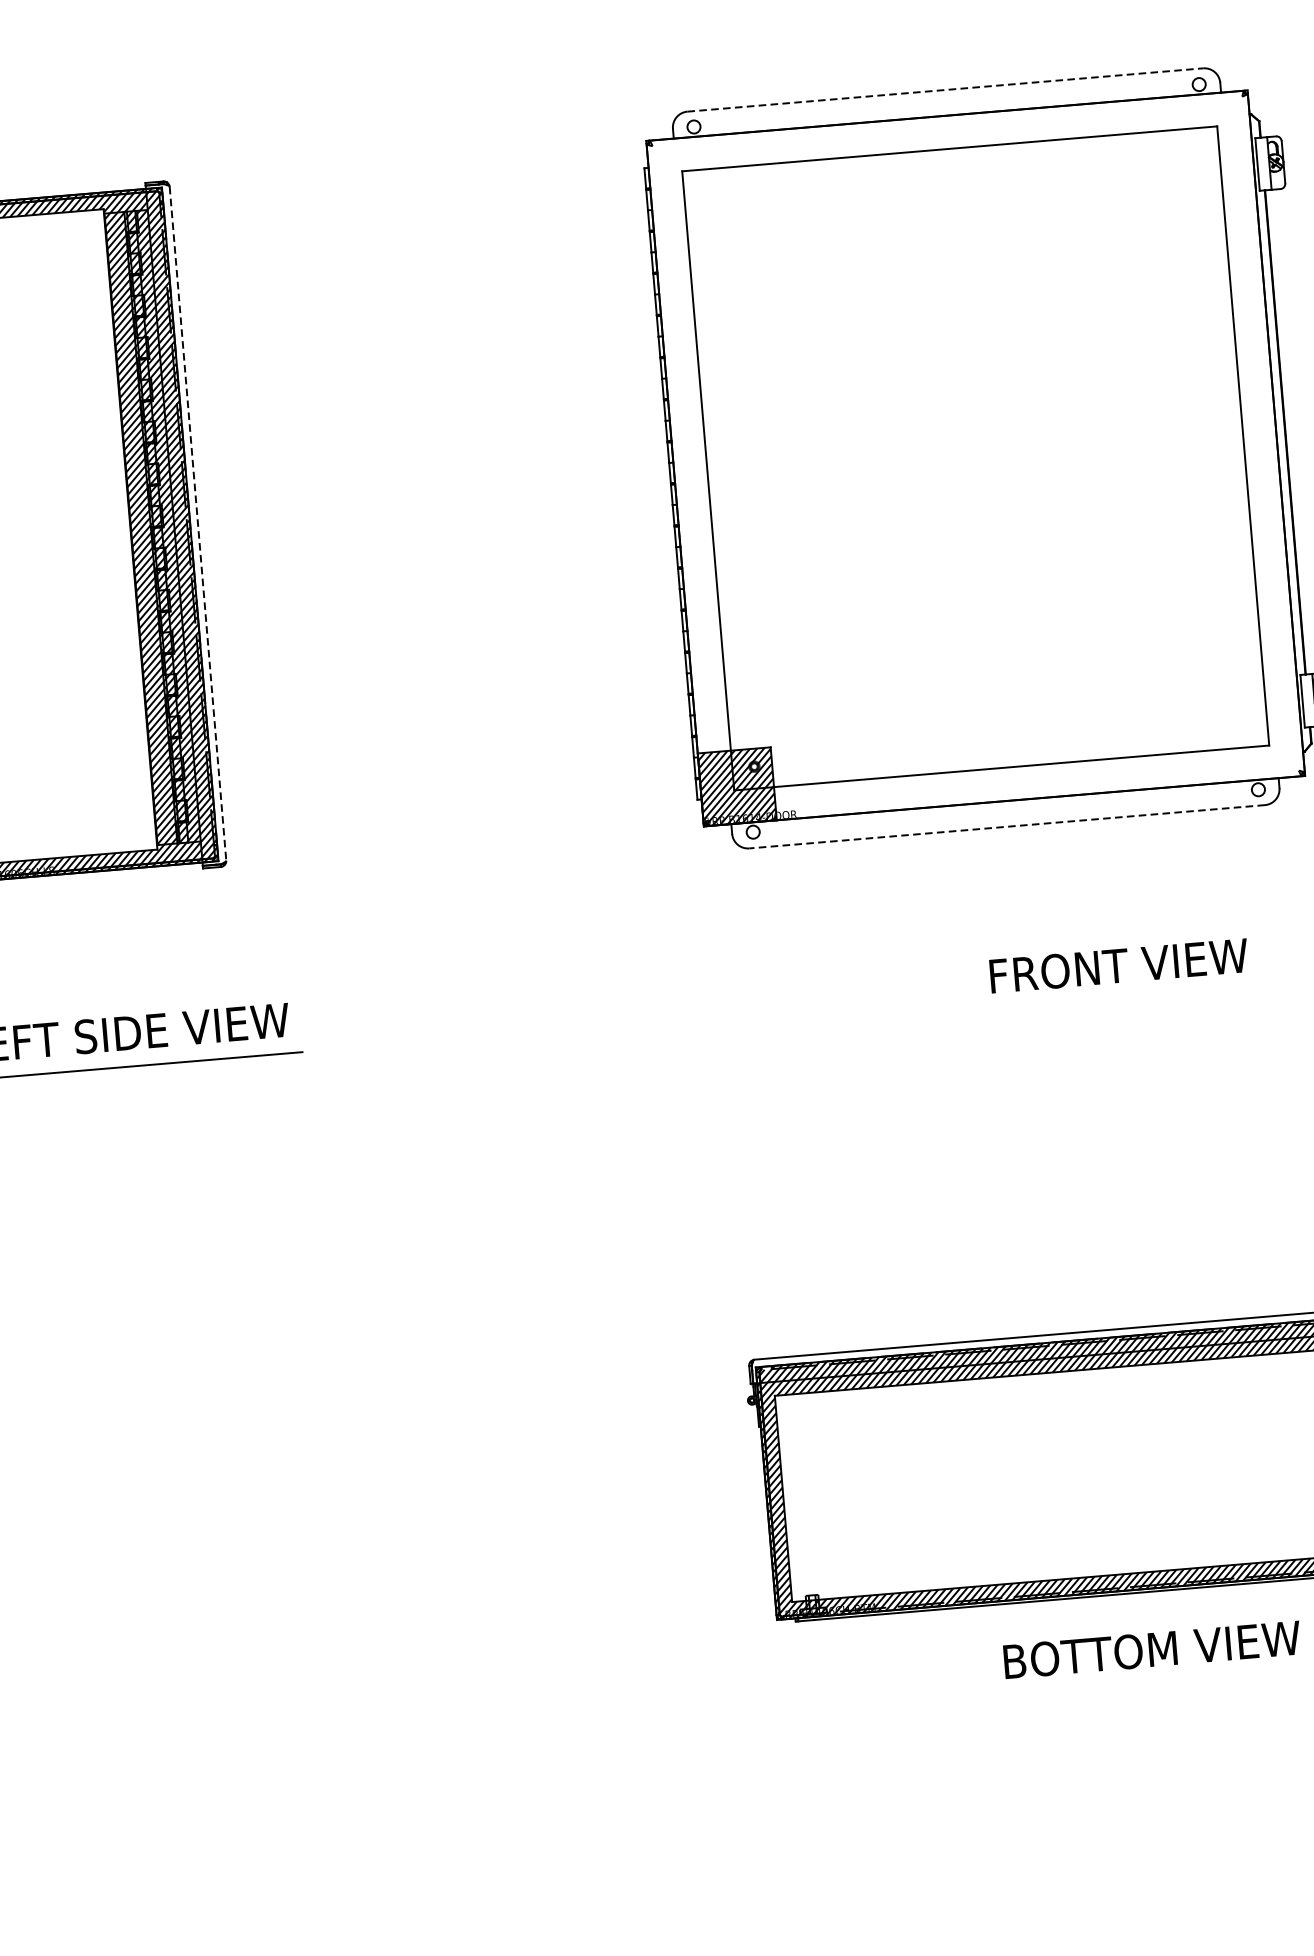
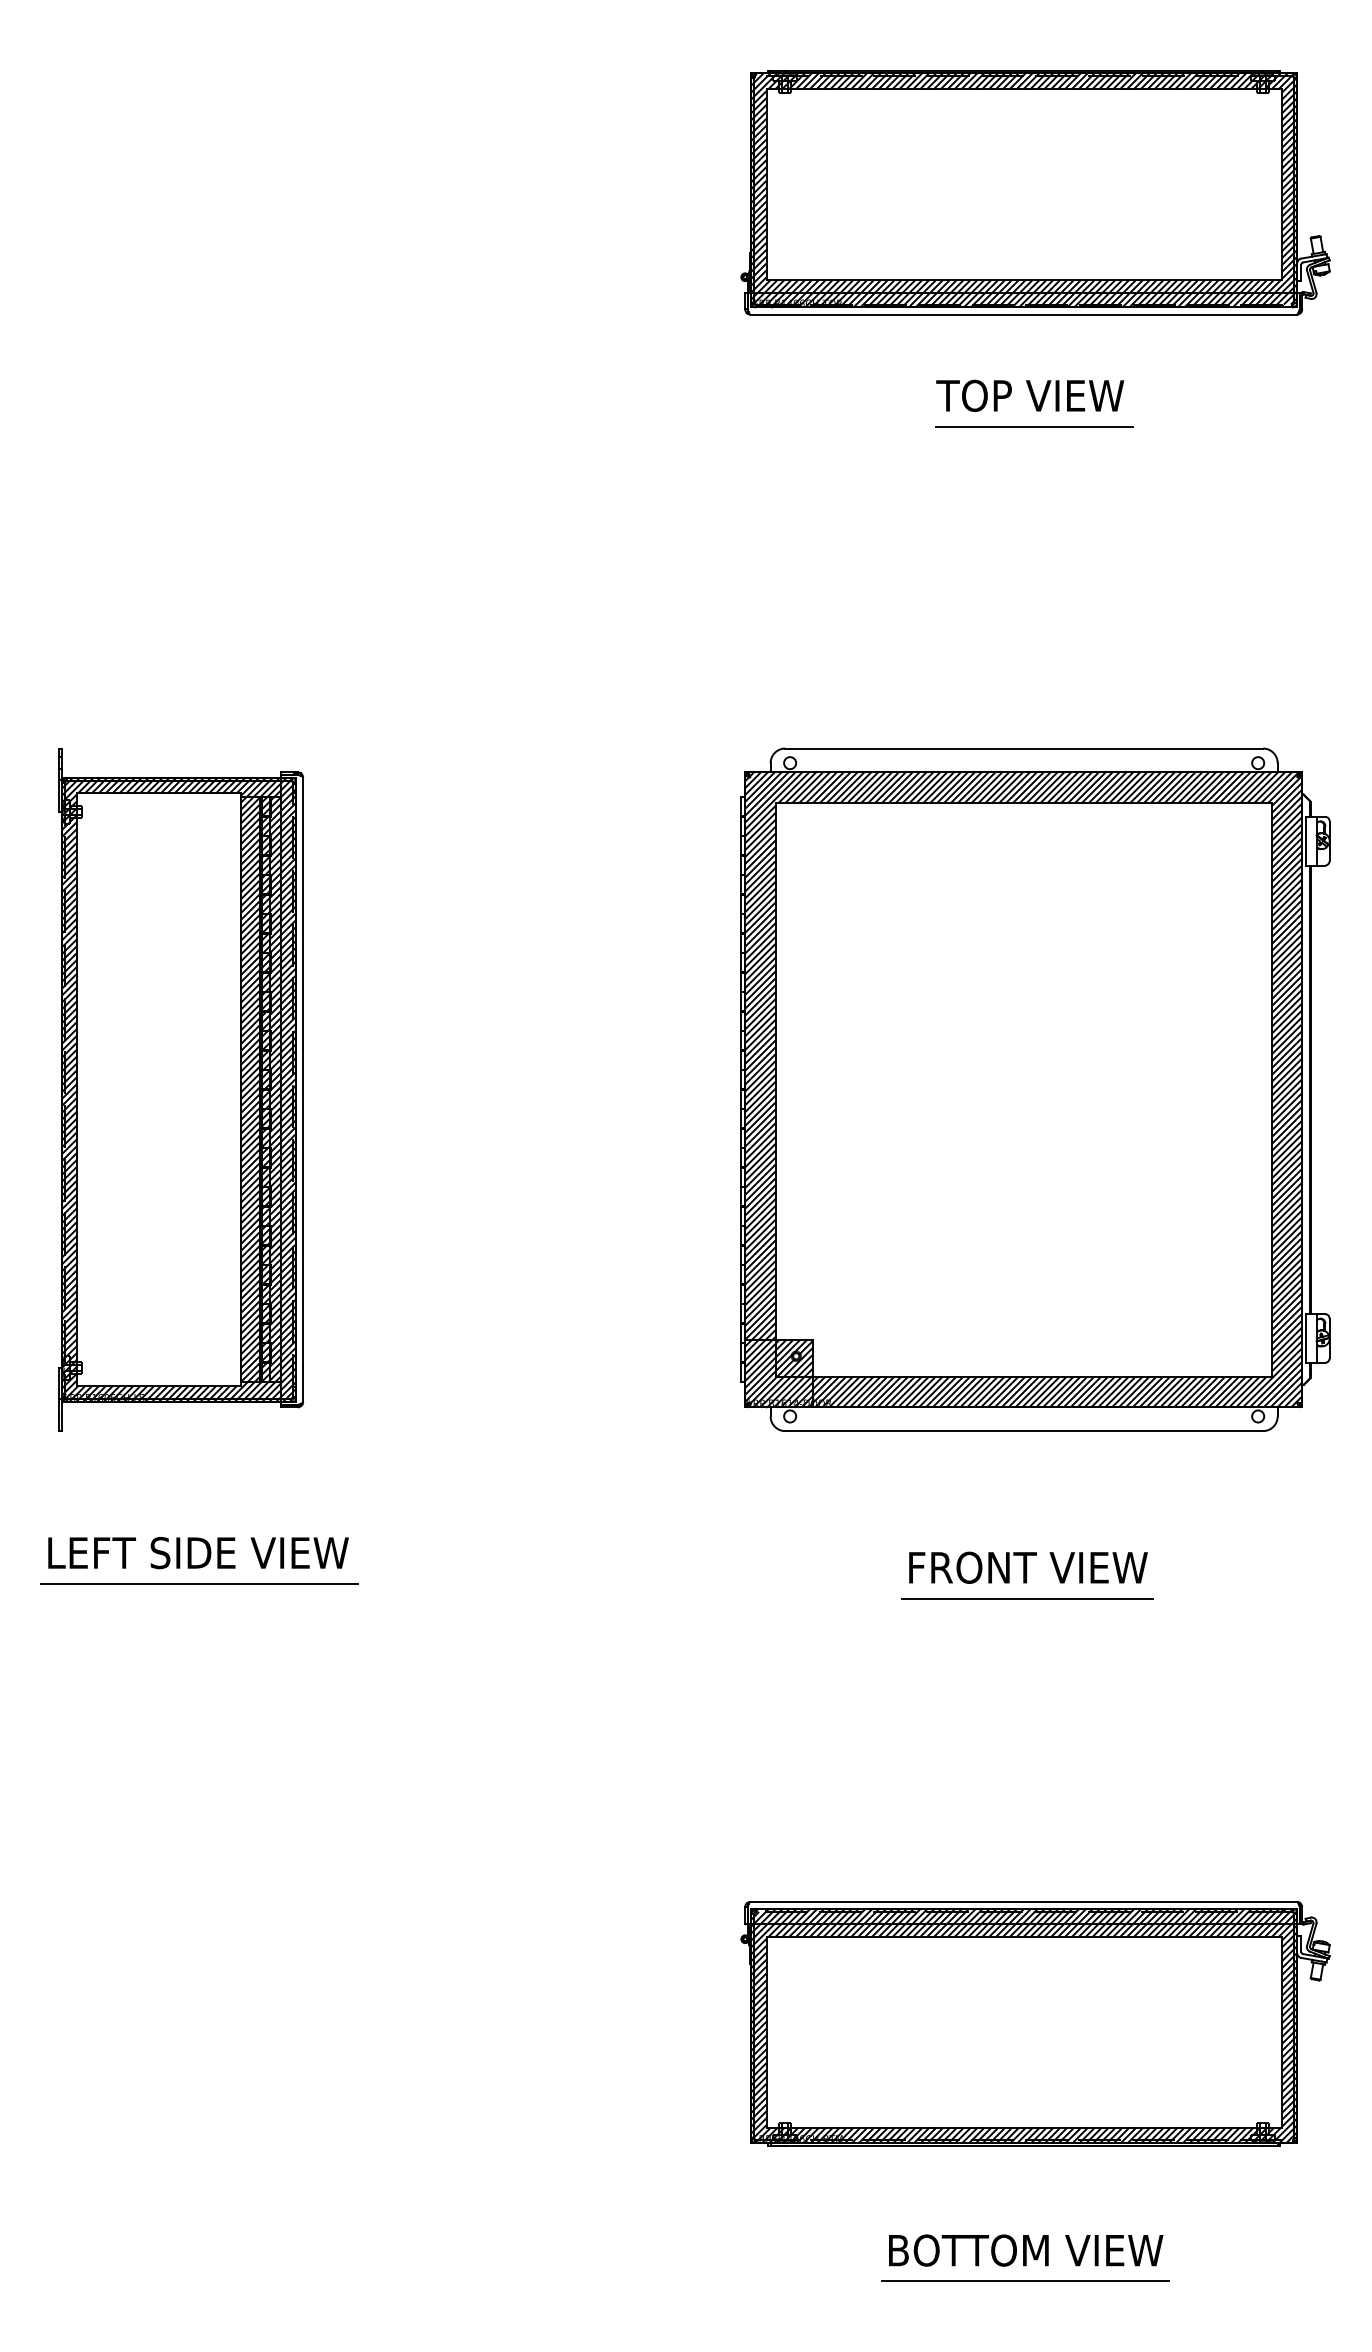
line: (945, 89) -> (1024, 748), dashed -> solid
hatch: (975, 458) -> (1023, 1089), added
line: (198, 524) -> (303, 1090), dashed -> solid
line: (1007, 827) -> (1024, 1431), dashed -> solid
text: (1119, 965) -> (1028, 1567), moved
line: (1025, 1007) -> (1027, 1598), added
text: (1152, 1649) -> (1026, 2250), moved
line: (1085, 1744) -> (1025, 2281), added

